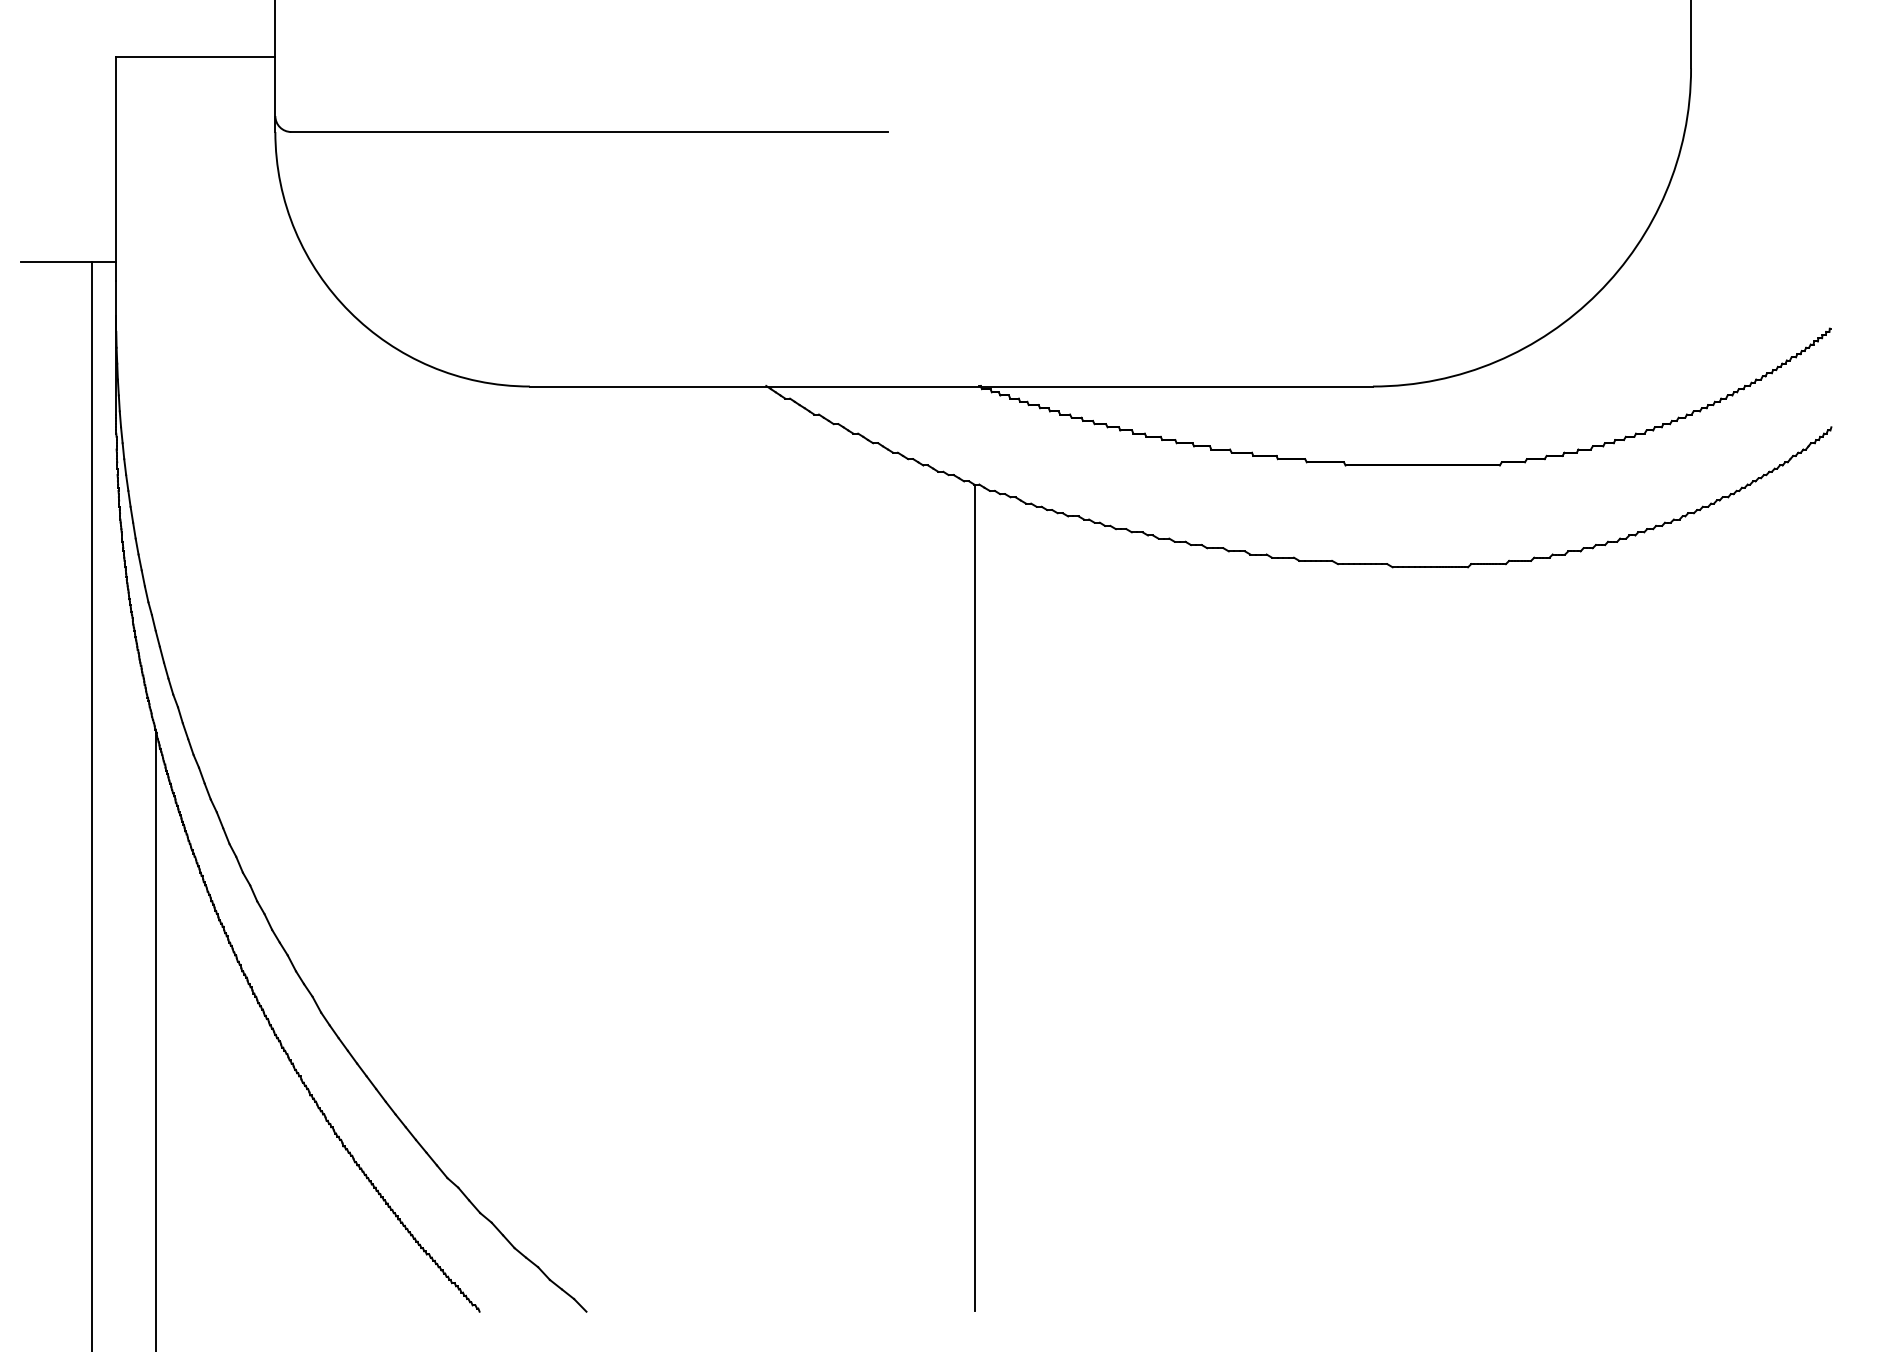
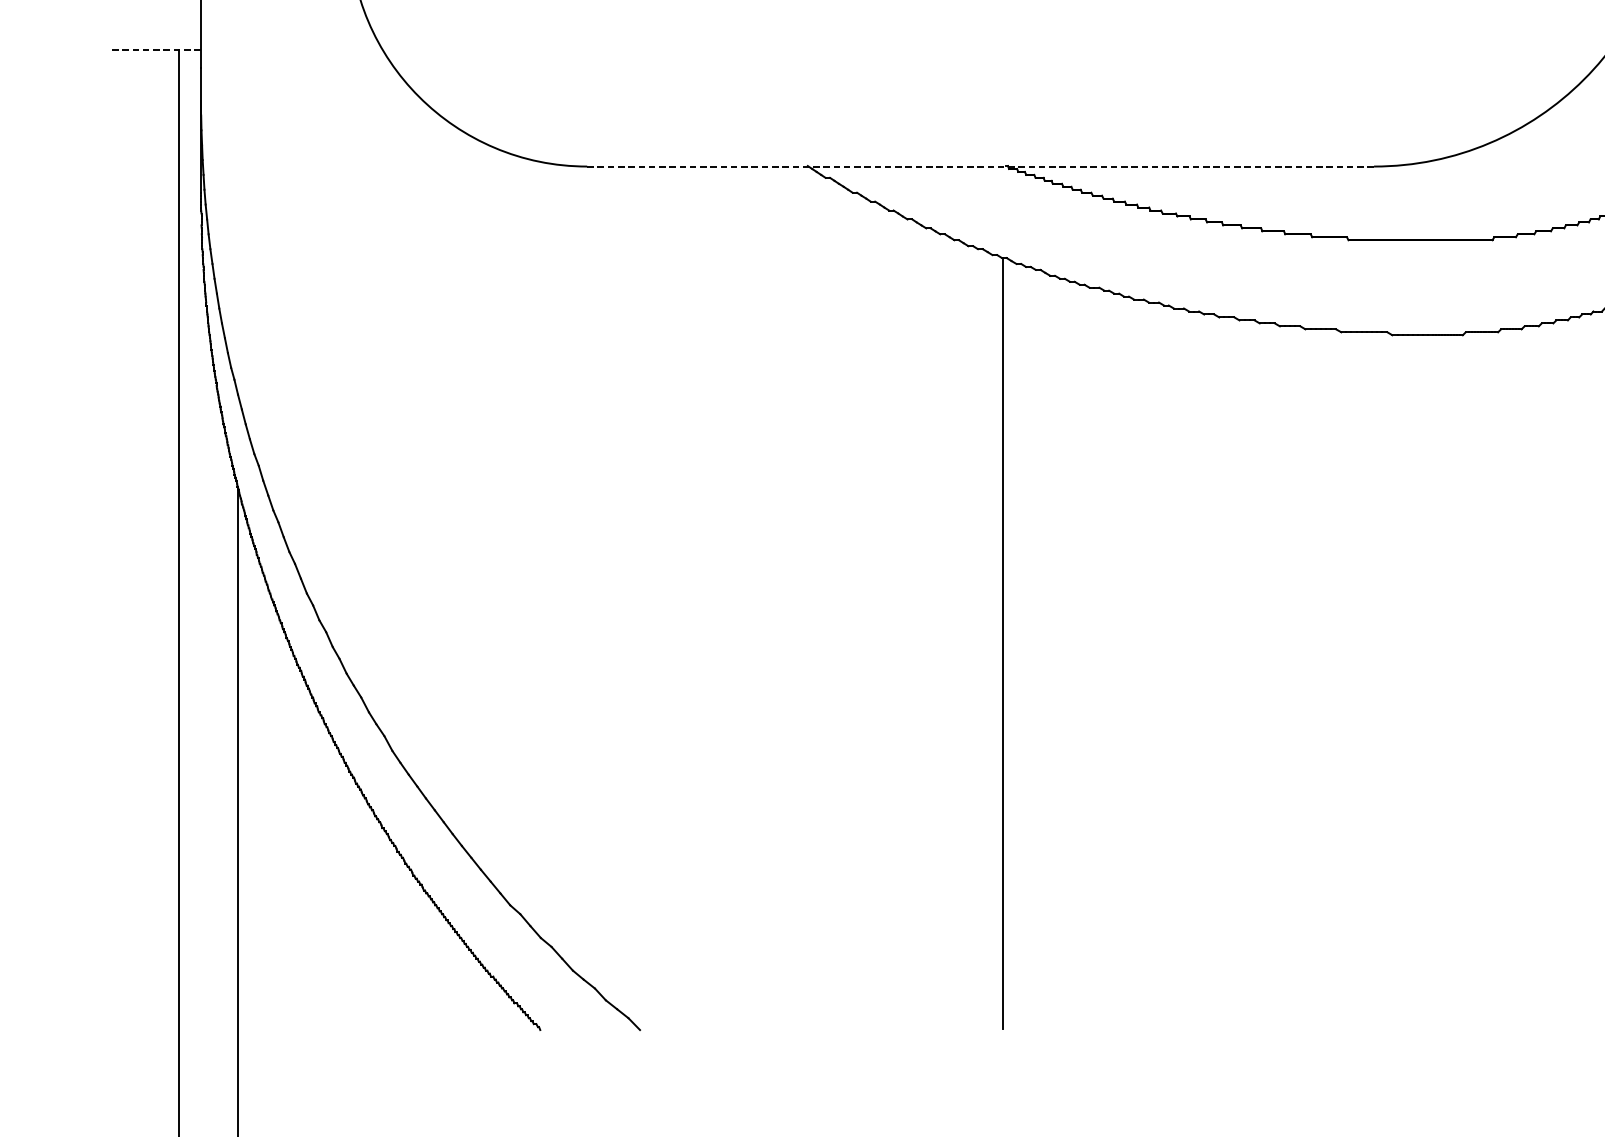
line: (68, 261) -> (156, 49), solid -> dashed
line: (951, 386) -> (980, 166), solid -> dashed

